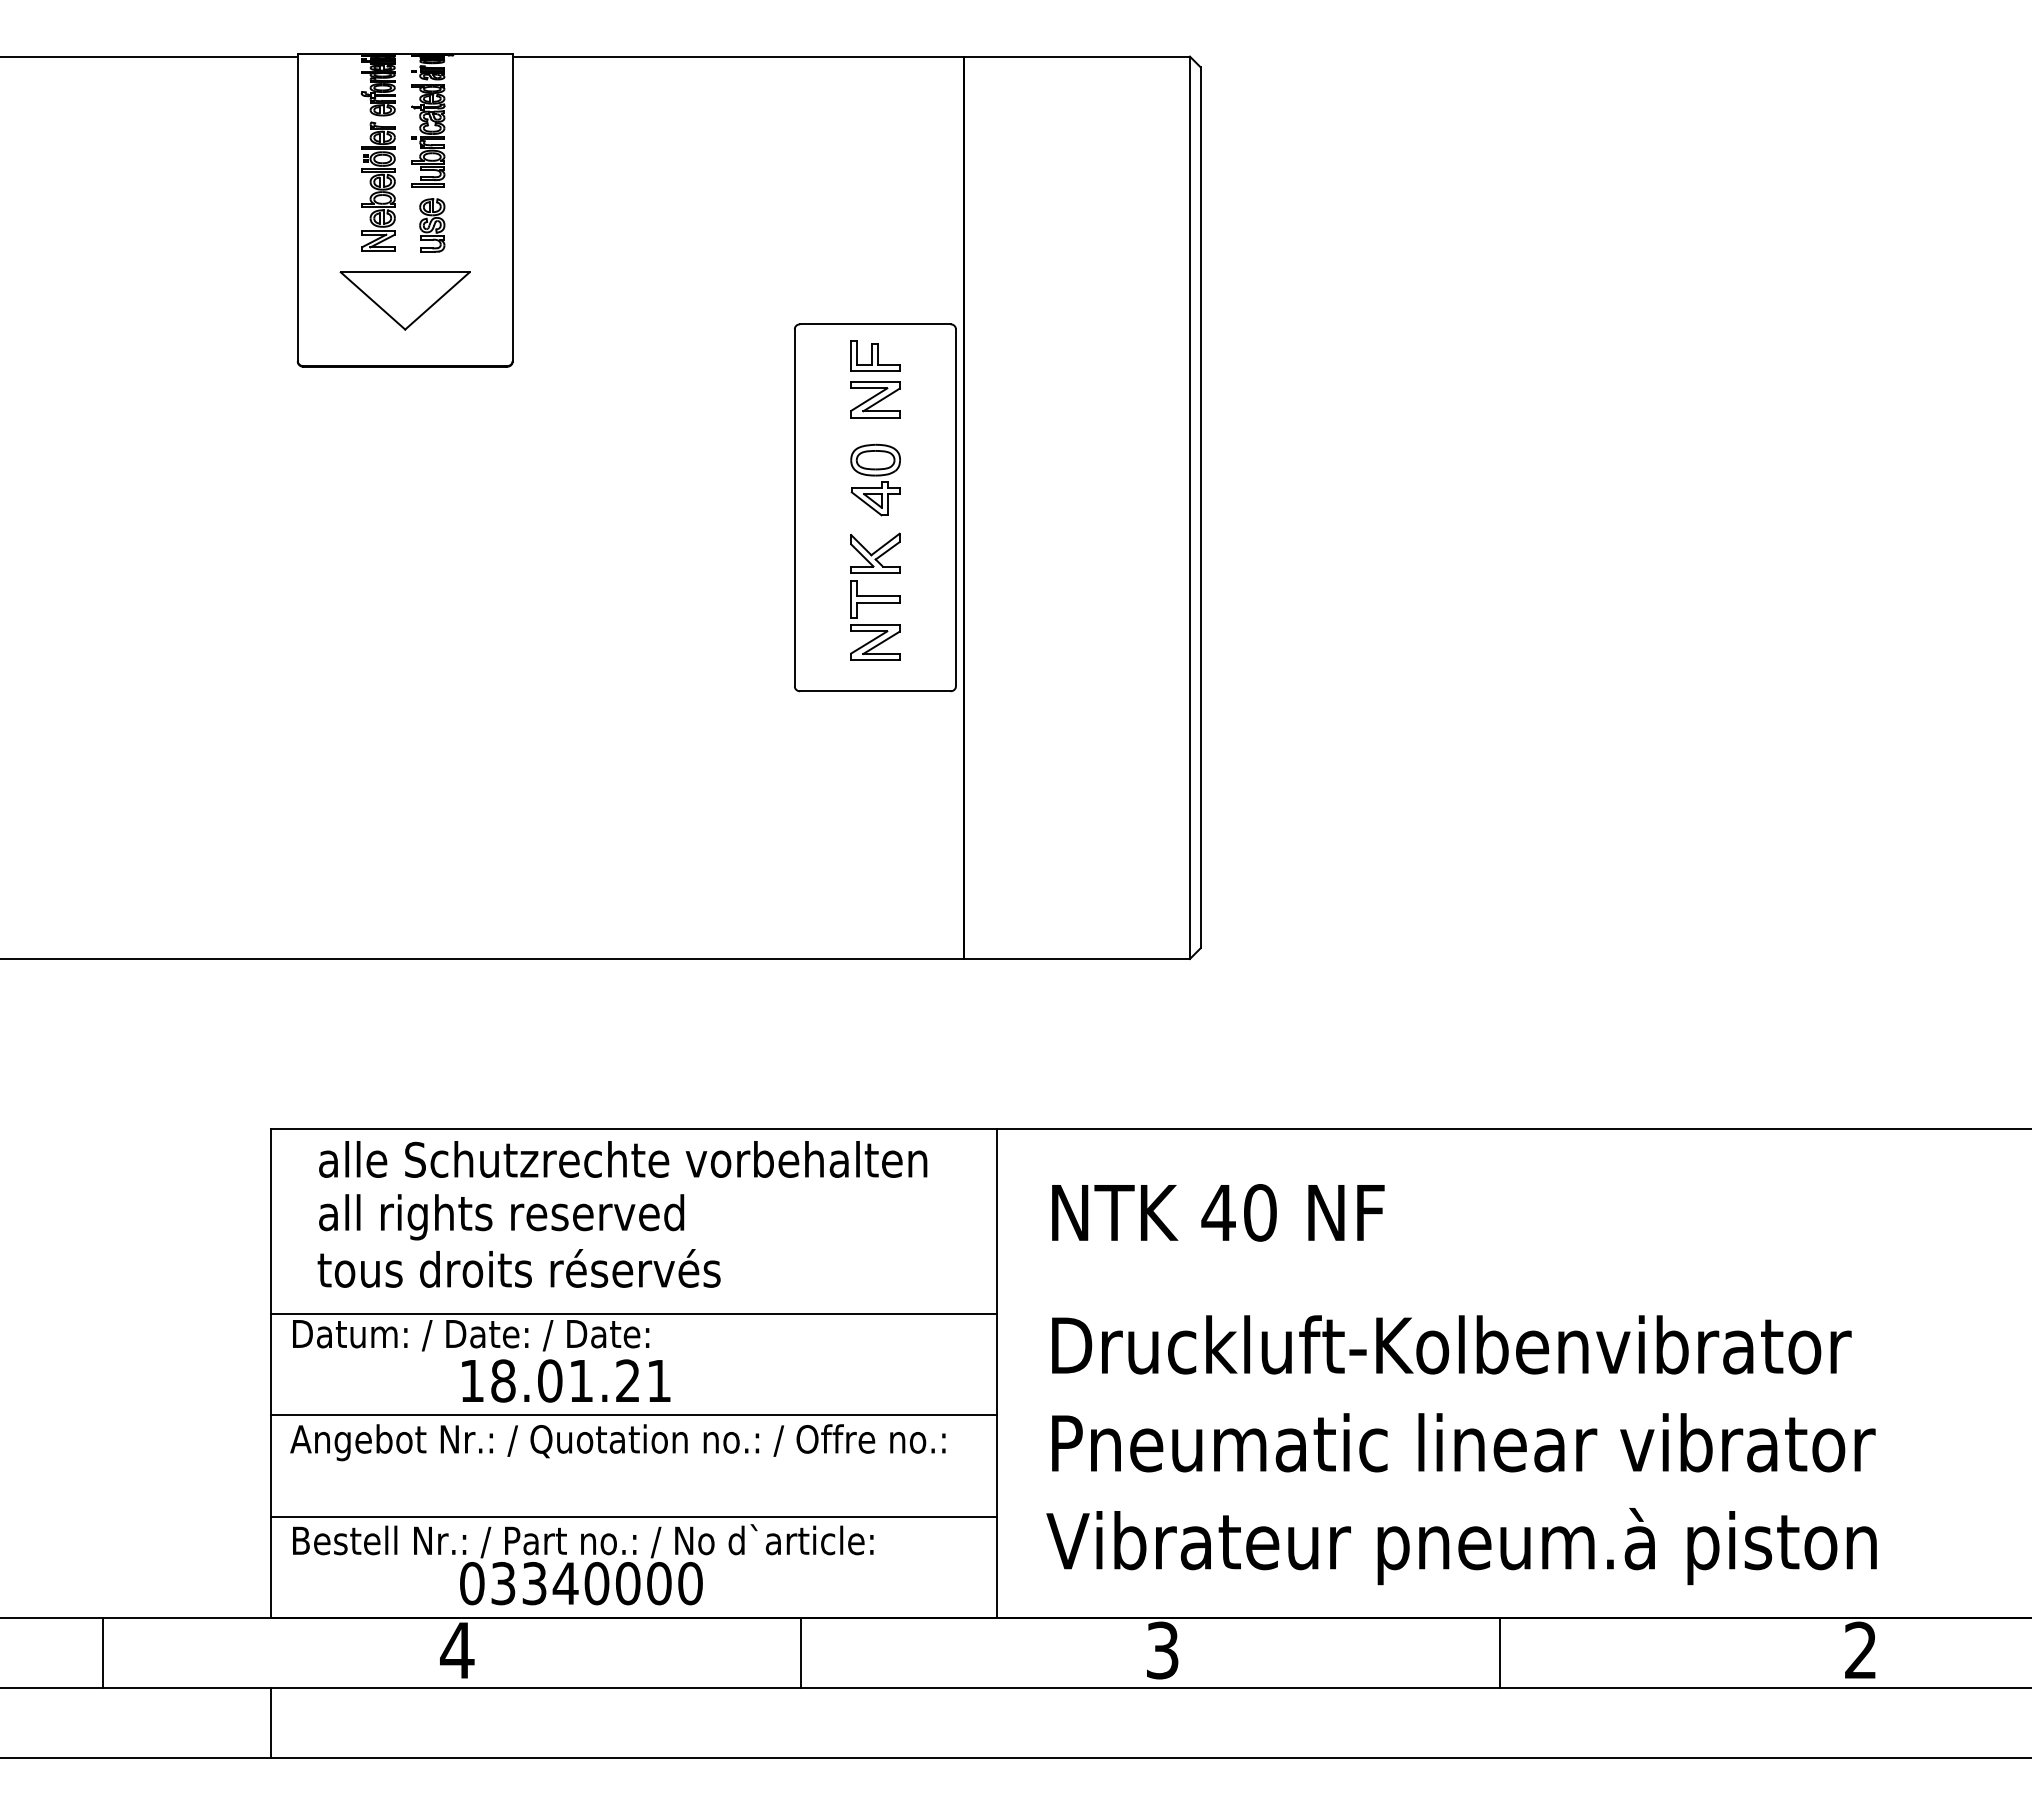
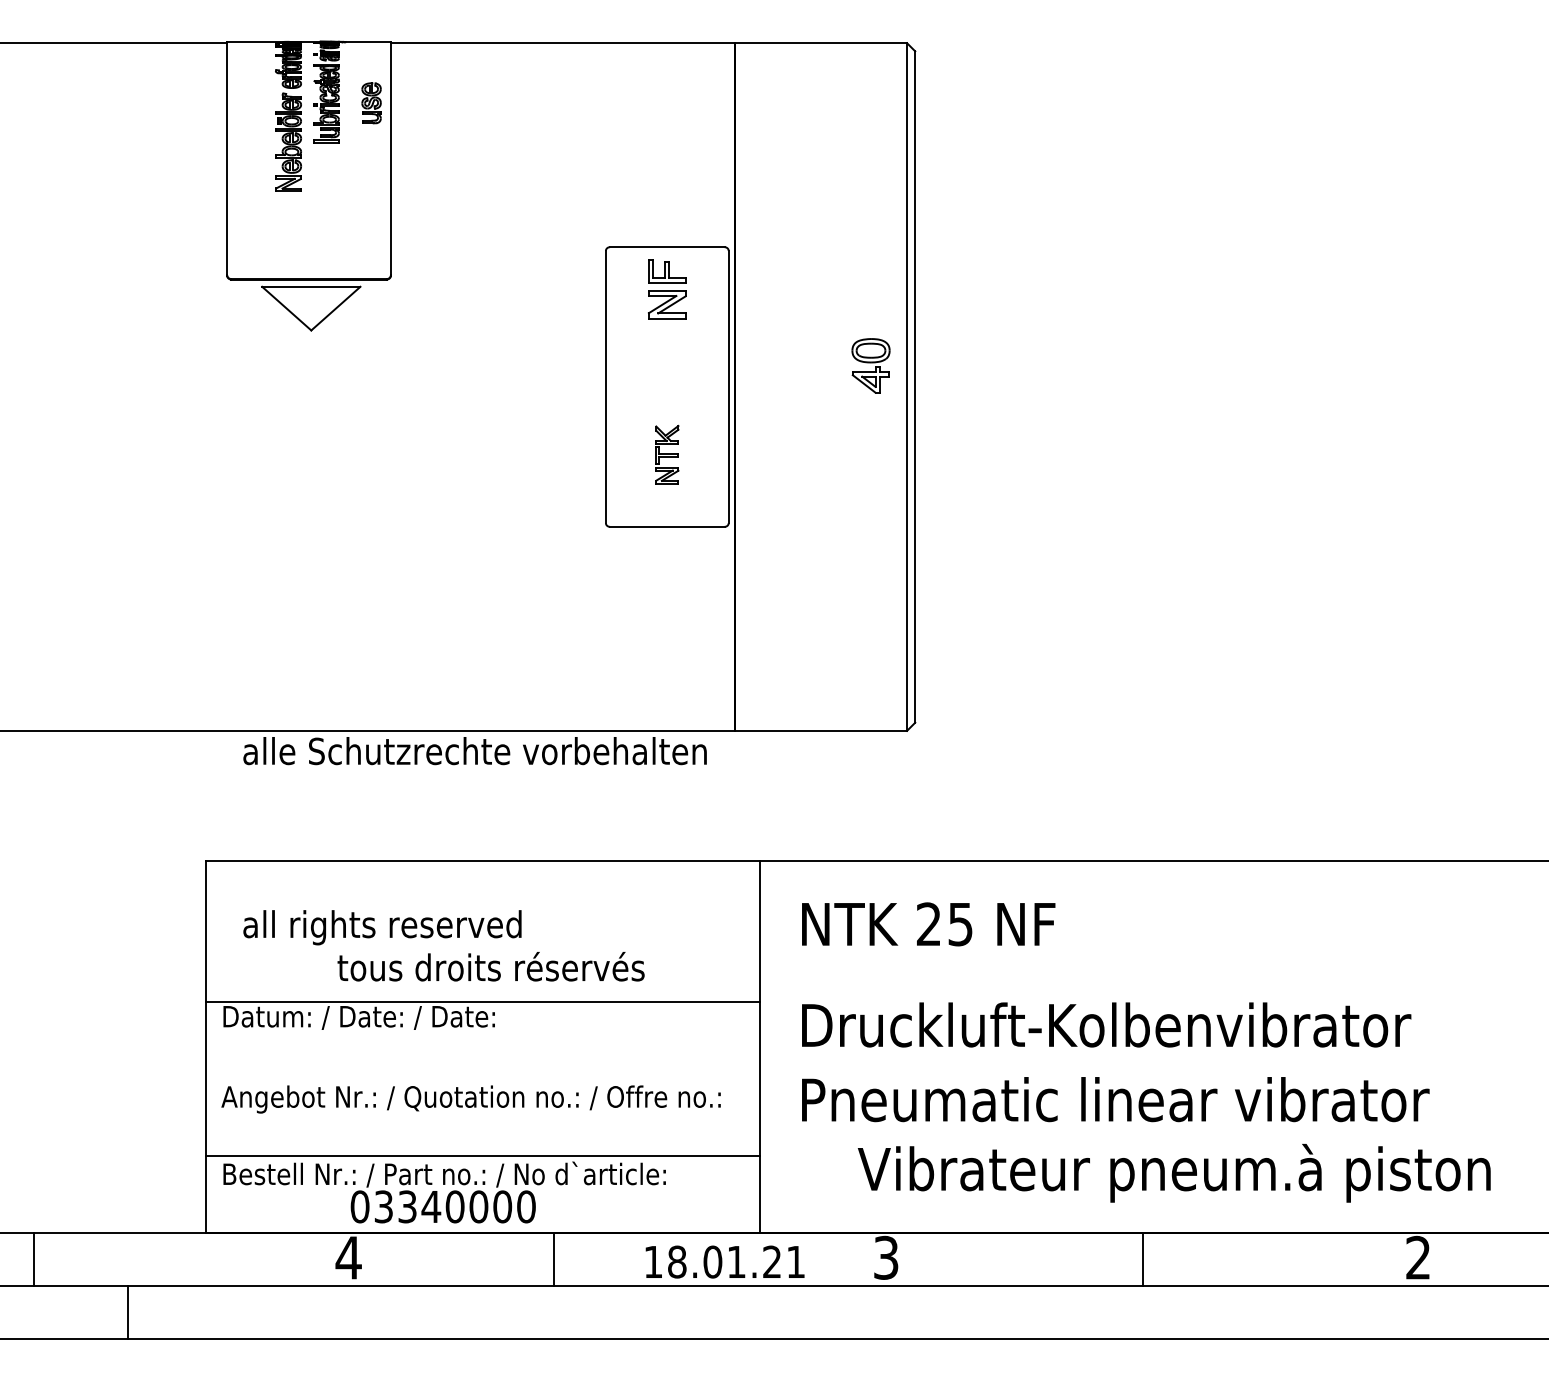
part: (432, 225) -> (371, 103), moved
part: (404, 300) -> (310, 308), moved
part: (875, 479) -> (870, 365), moved
part: (875, 596) -> (667, 454), size x0.6
text: (623, 1159) -> (475, 751), moved
text: (1238, 1212) -> (944, 924), 40 -> 25
text: (518, 1268) -> (490, 966), moved
text: (566, 1380) -> (725, 1261), moved
line: (633, 1415) -> (482, 1078), removed
text: (1461, 1546) -> (1174, 1173), moved
line: (102, 1652) -> (34, 1259), moved
line: (801, 1652) -> (554, 1259), moved
line: (270, 1722) -> (127, 1312), moved

